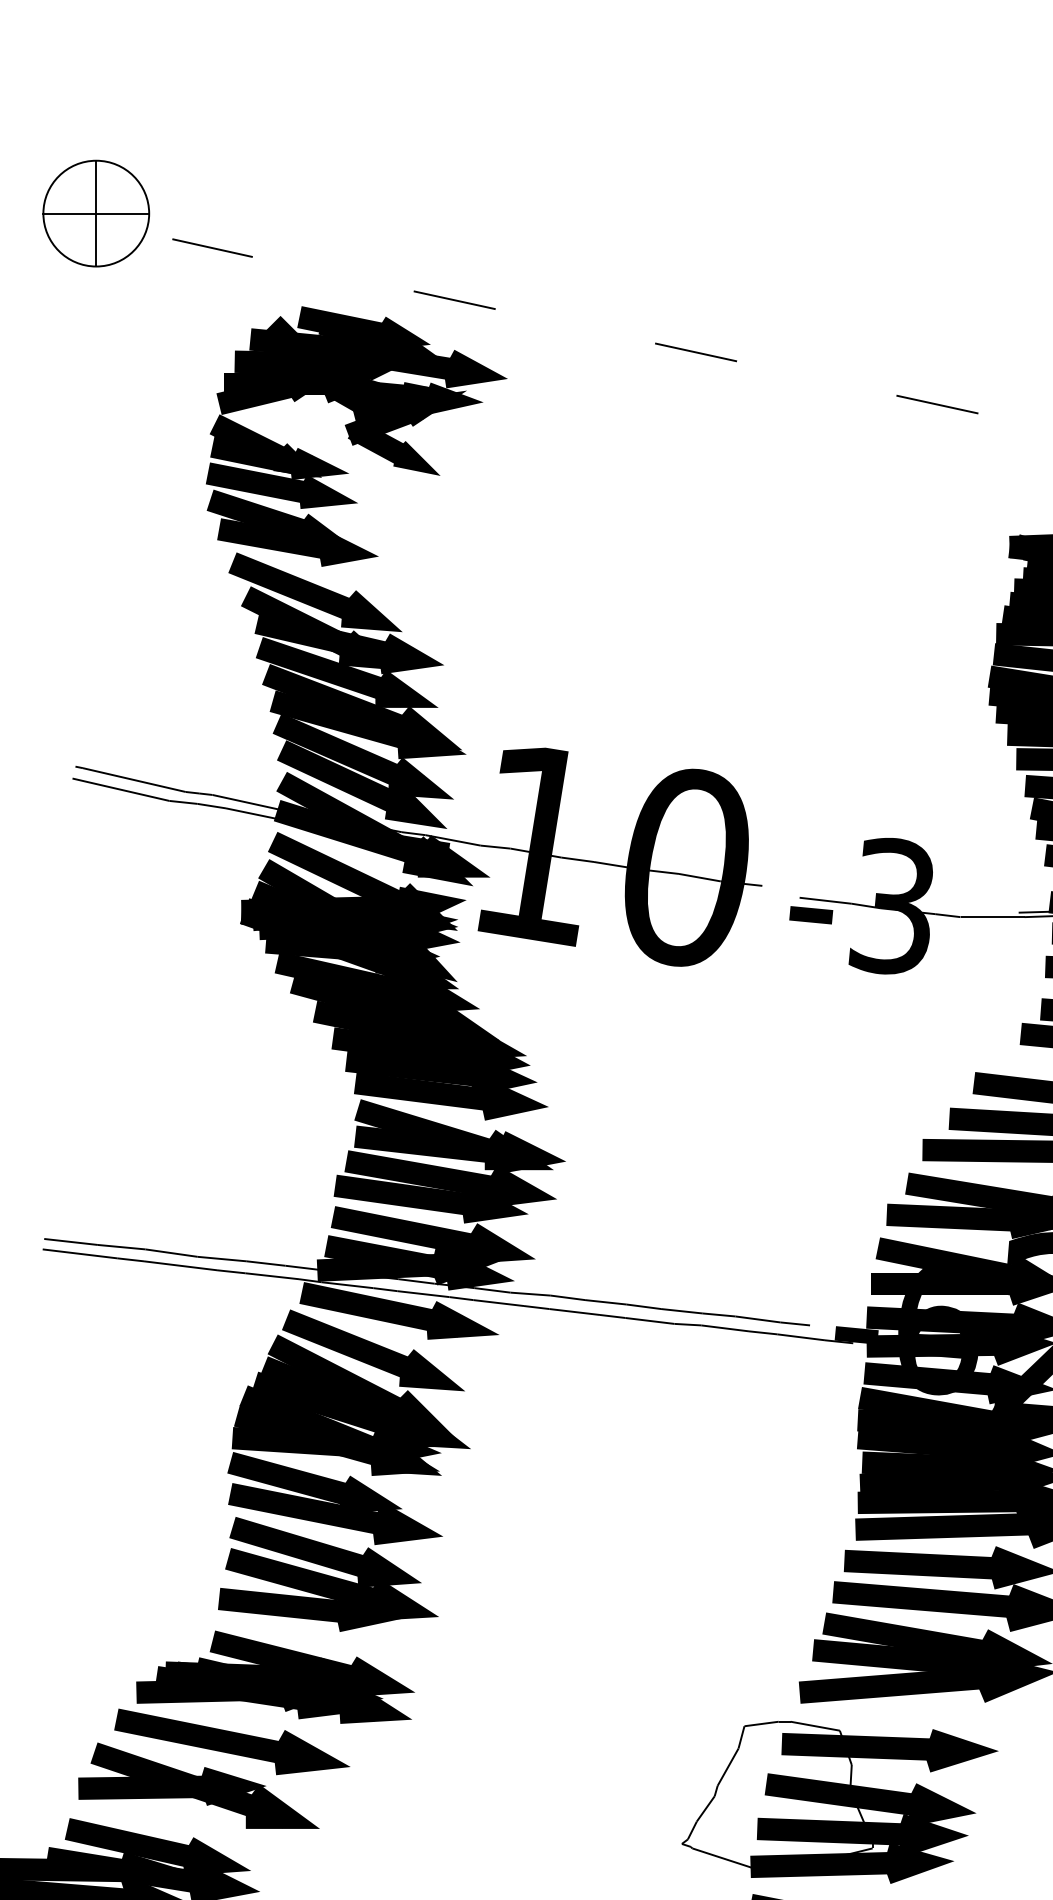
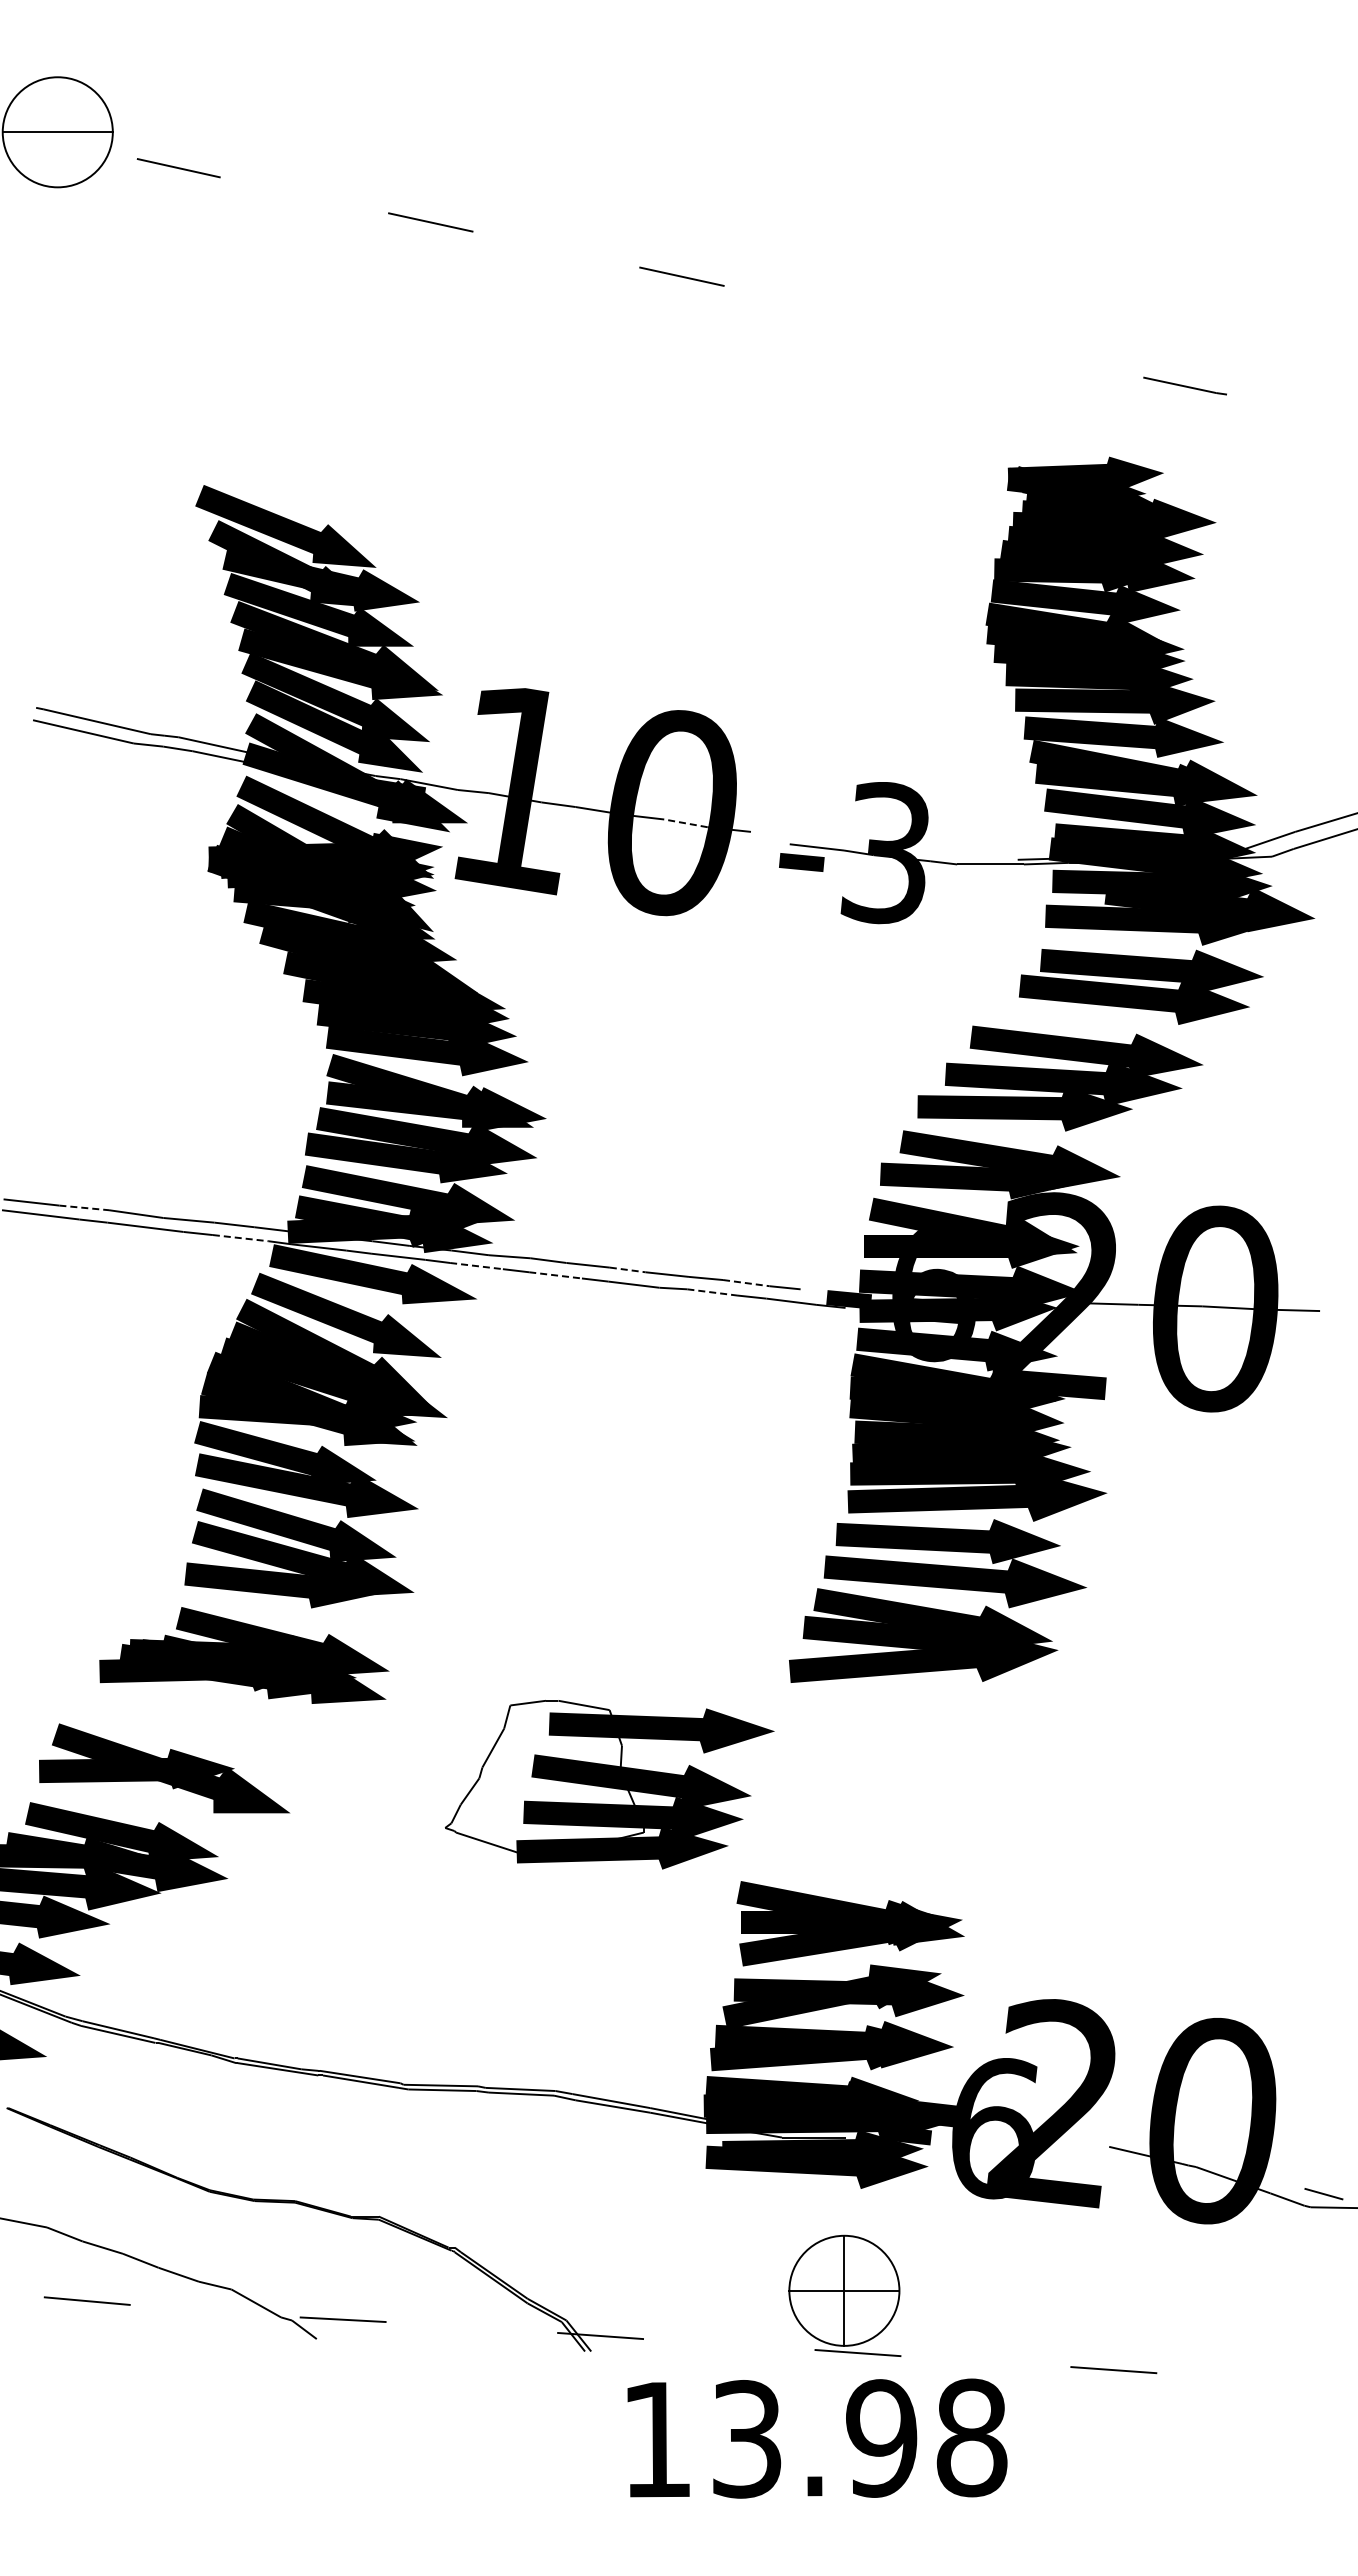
line: (96, 213) -> (57, 132), removed
line: (936, 405) -> (932, 331), removed
part: (356, 435) -> (328, 363), removed
line: (699, 877) -> (685, 823), solid -> dashed
line: (121, 1246) -> (84, 1207), solid -> dashed
line: (272, 1276) -> (241, 1238), solid -> dashed
line: (498, 1303) -> (476, 1266), solid -> dashed
line: (644, 1307) -> (628, 1270), solid -> dashed
line: (574, 1312) -> (555, 1275), solid -> dashed
line: (758, 1319) -> (746, 1283), solid -> dashed
line: (725, 1328) -> (712, 1292), solid -> dashed
part: (231, 1741) -> (198, 1722), removed
part: (839, 1802) -> (609, 1784), moved

